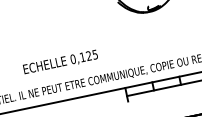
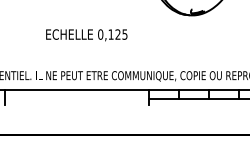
text: (60, 62) -> (86, 35), moved

